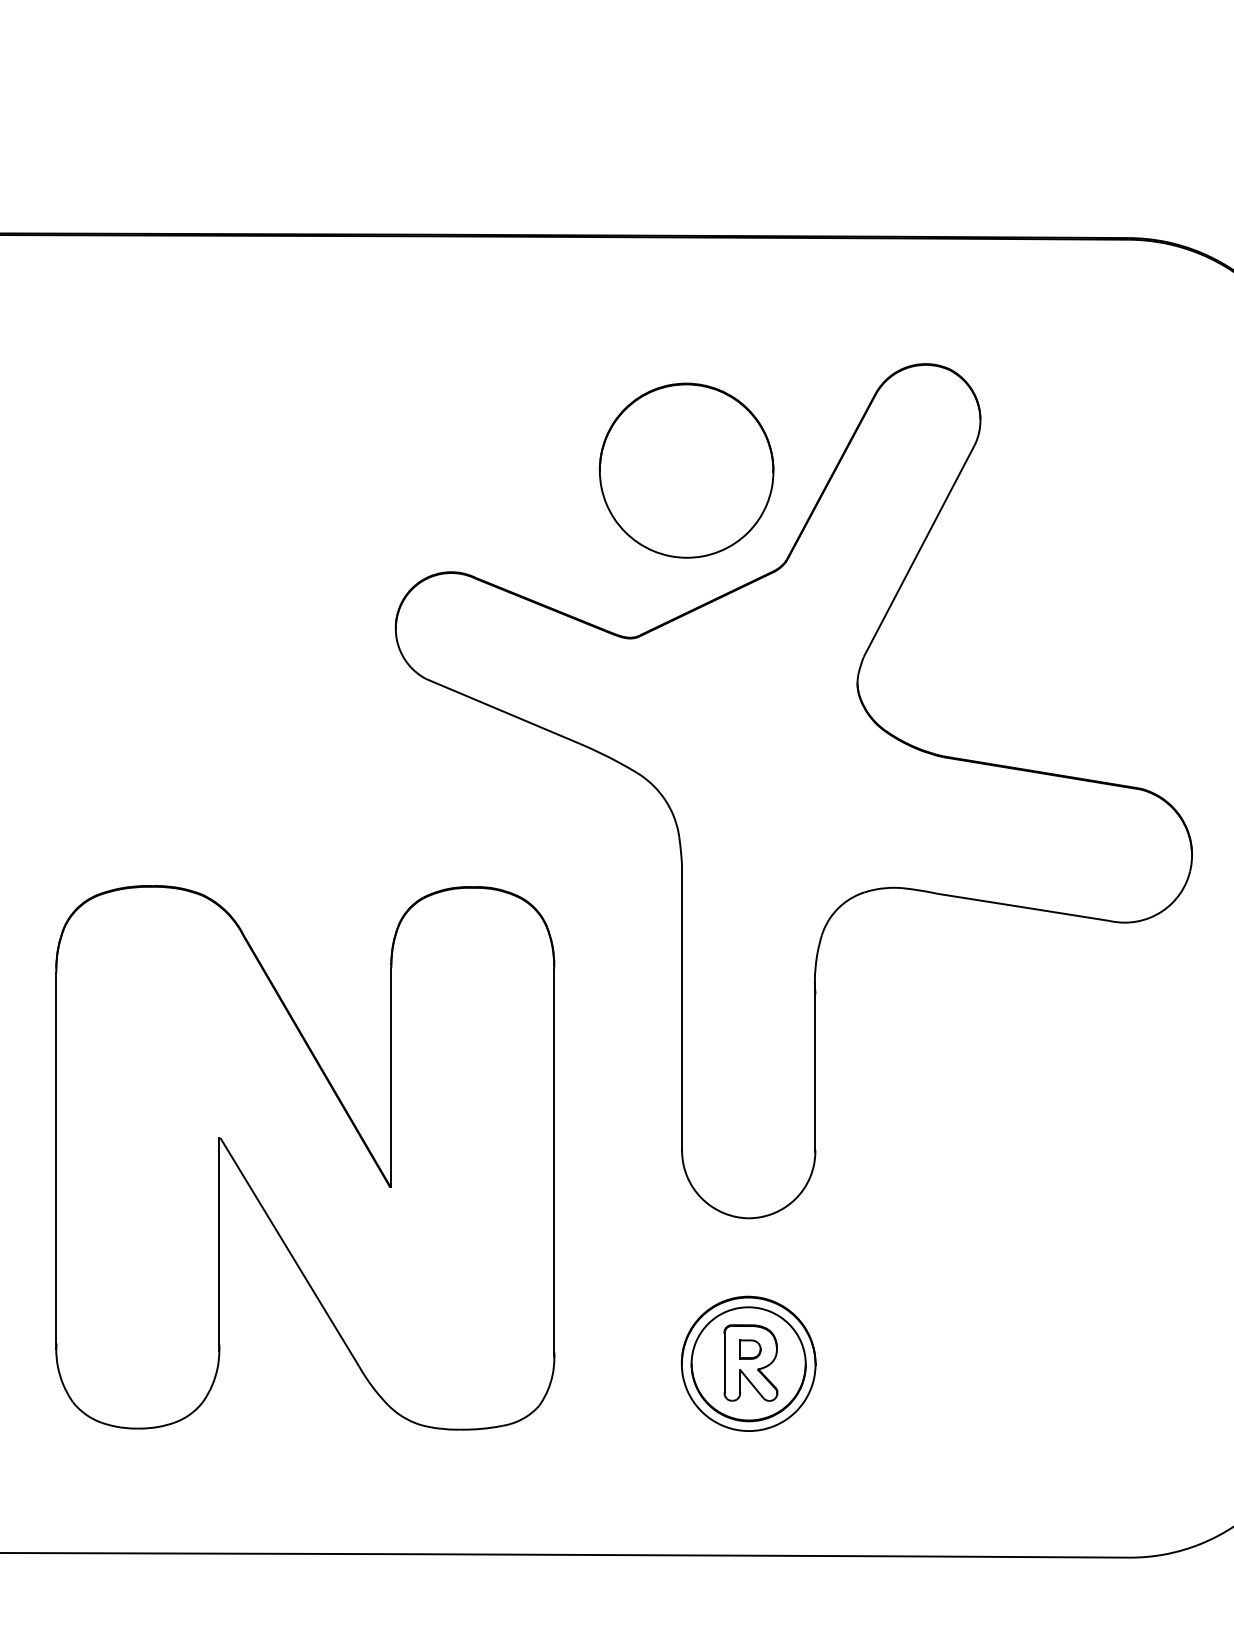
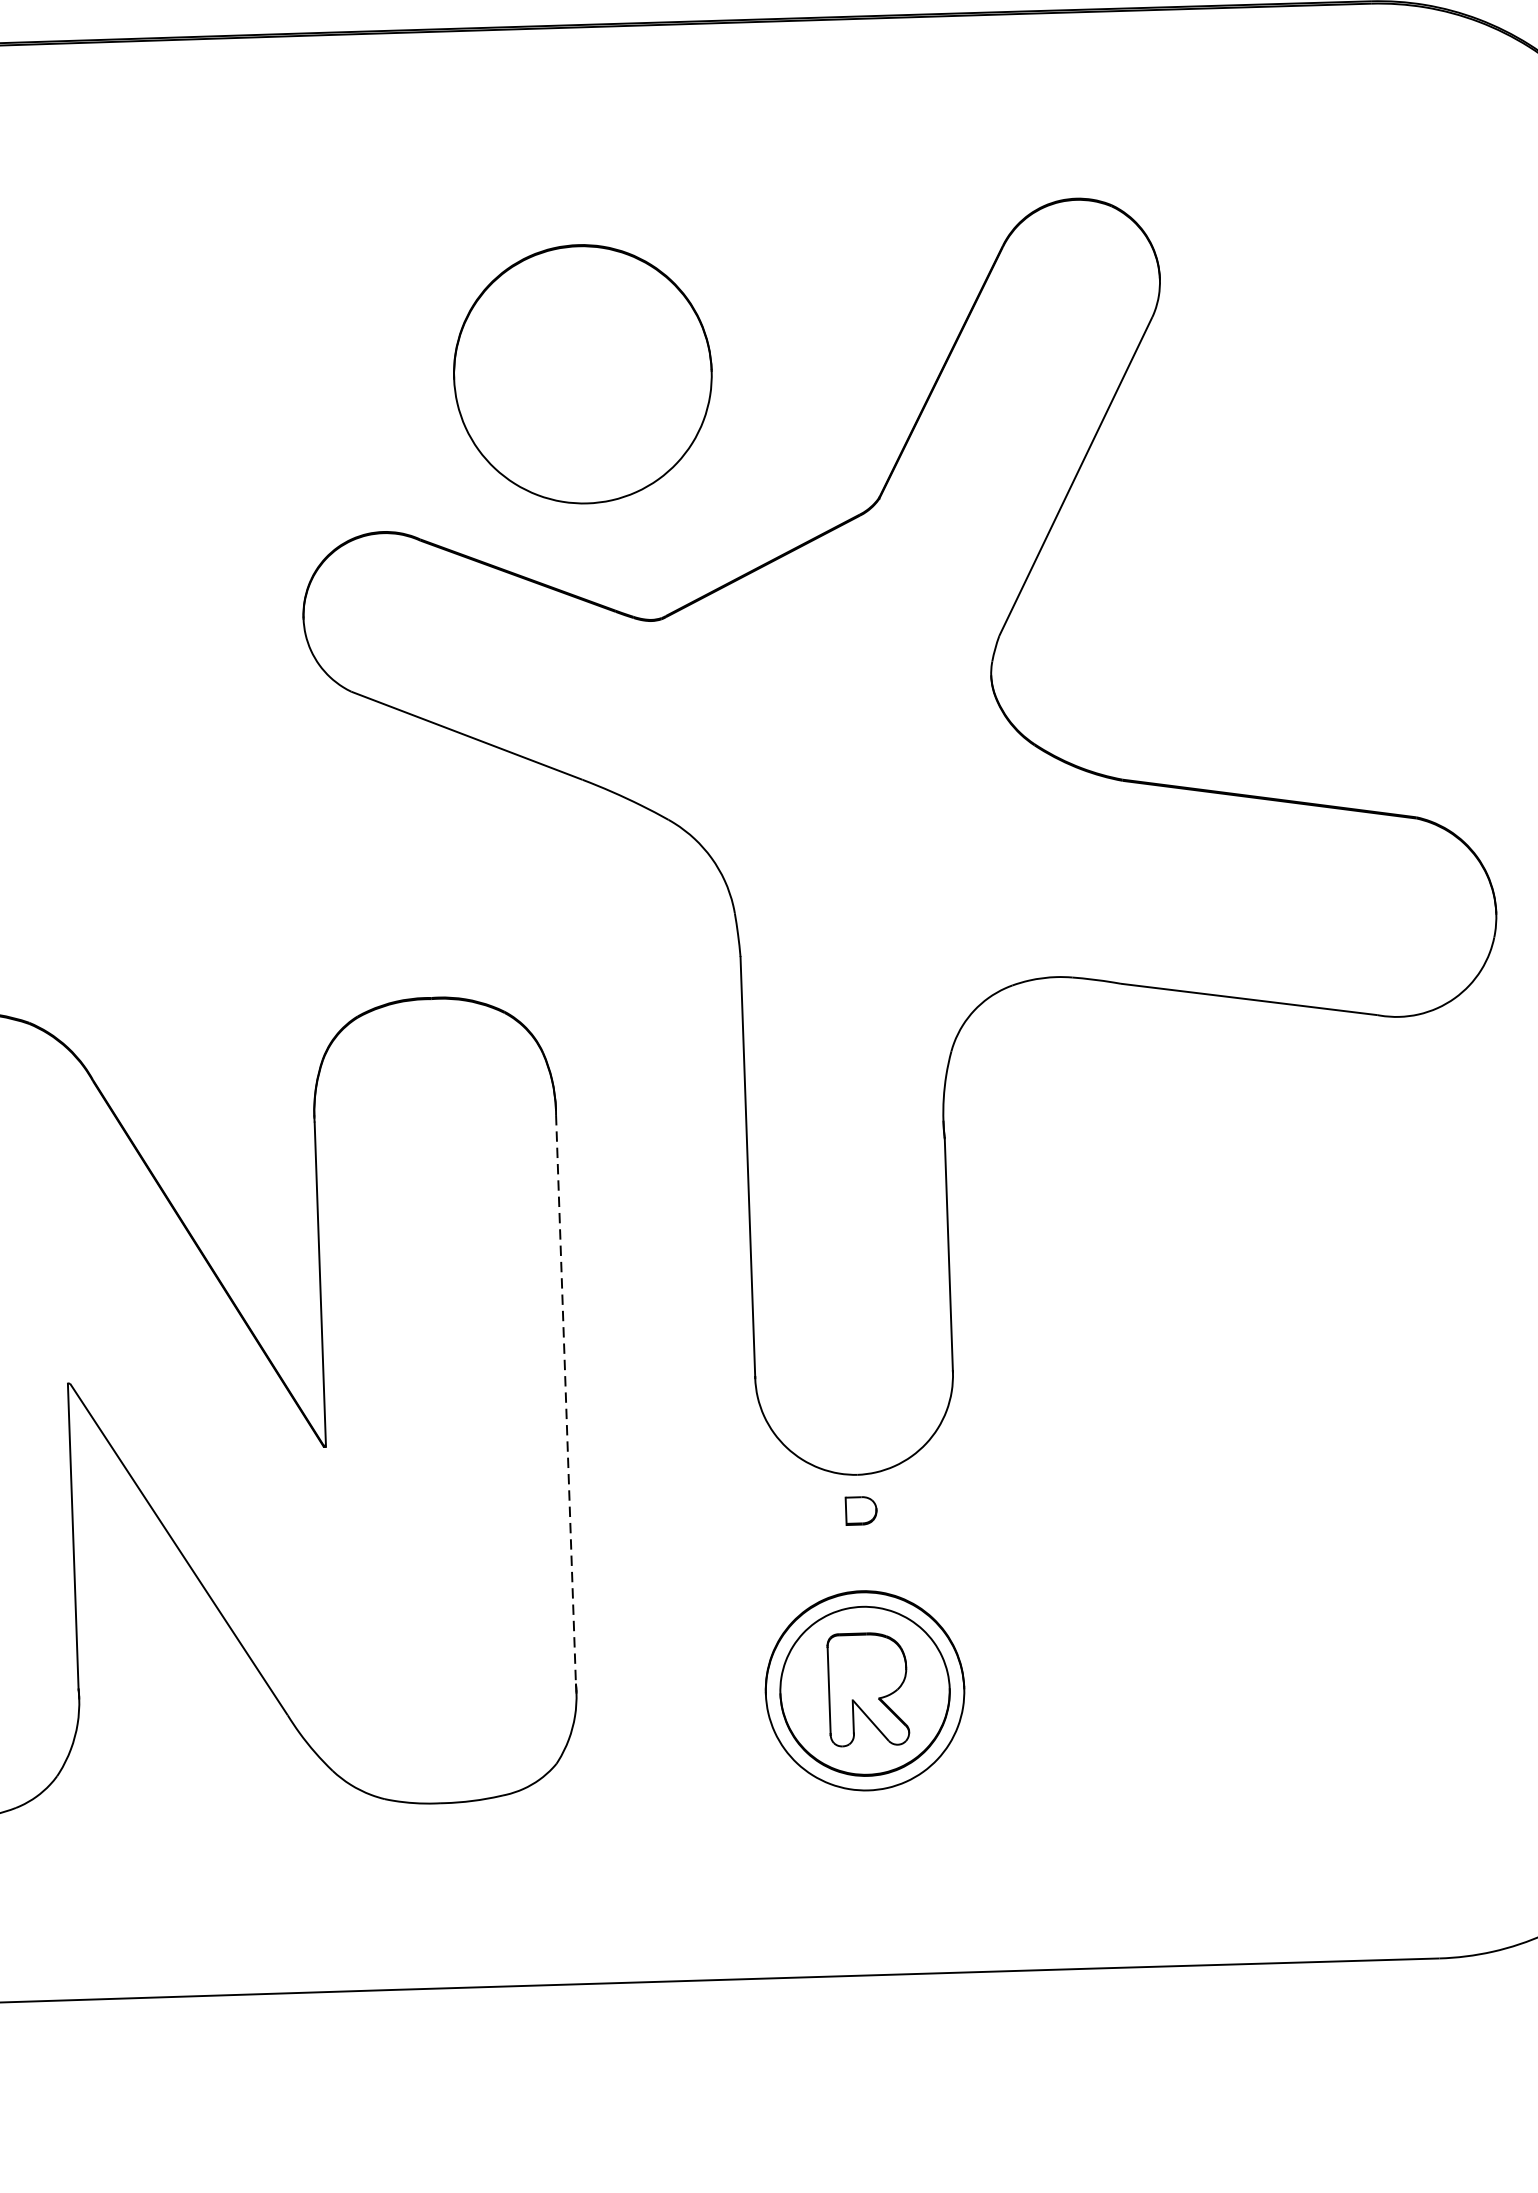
part: (686, 470) -> (582, 373), moved
line: (554, 1161) -> (566, 1400), solid -> dashed
part: (750, 1349) -> (861, 1510), moved

